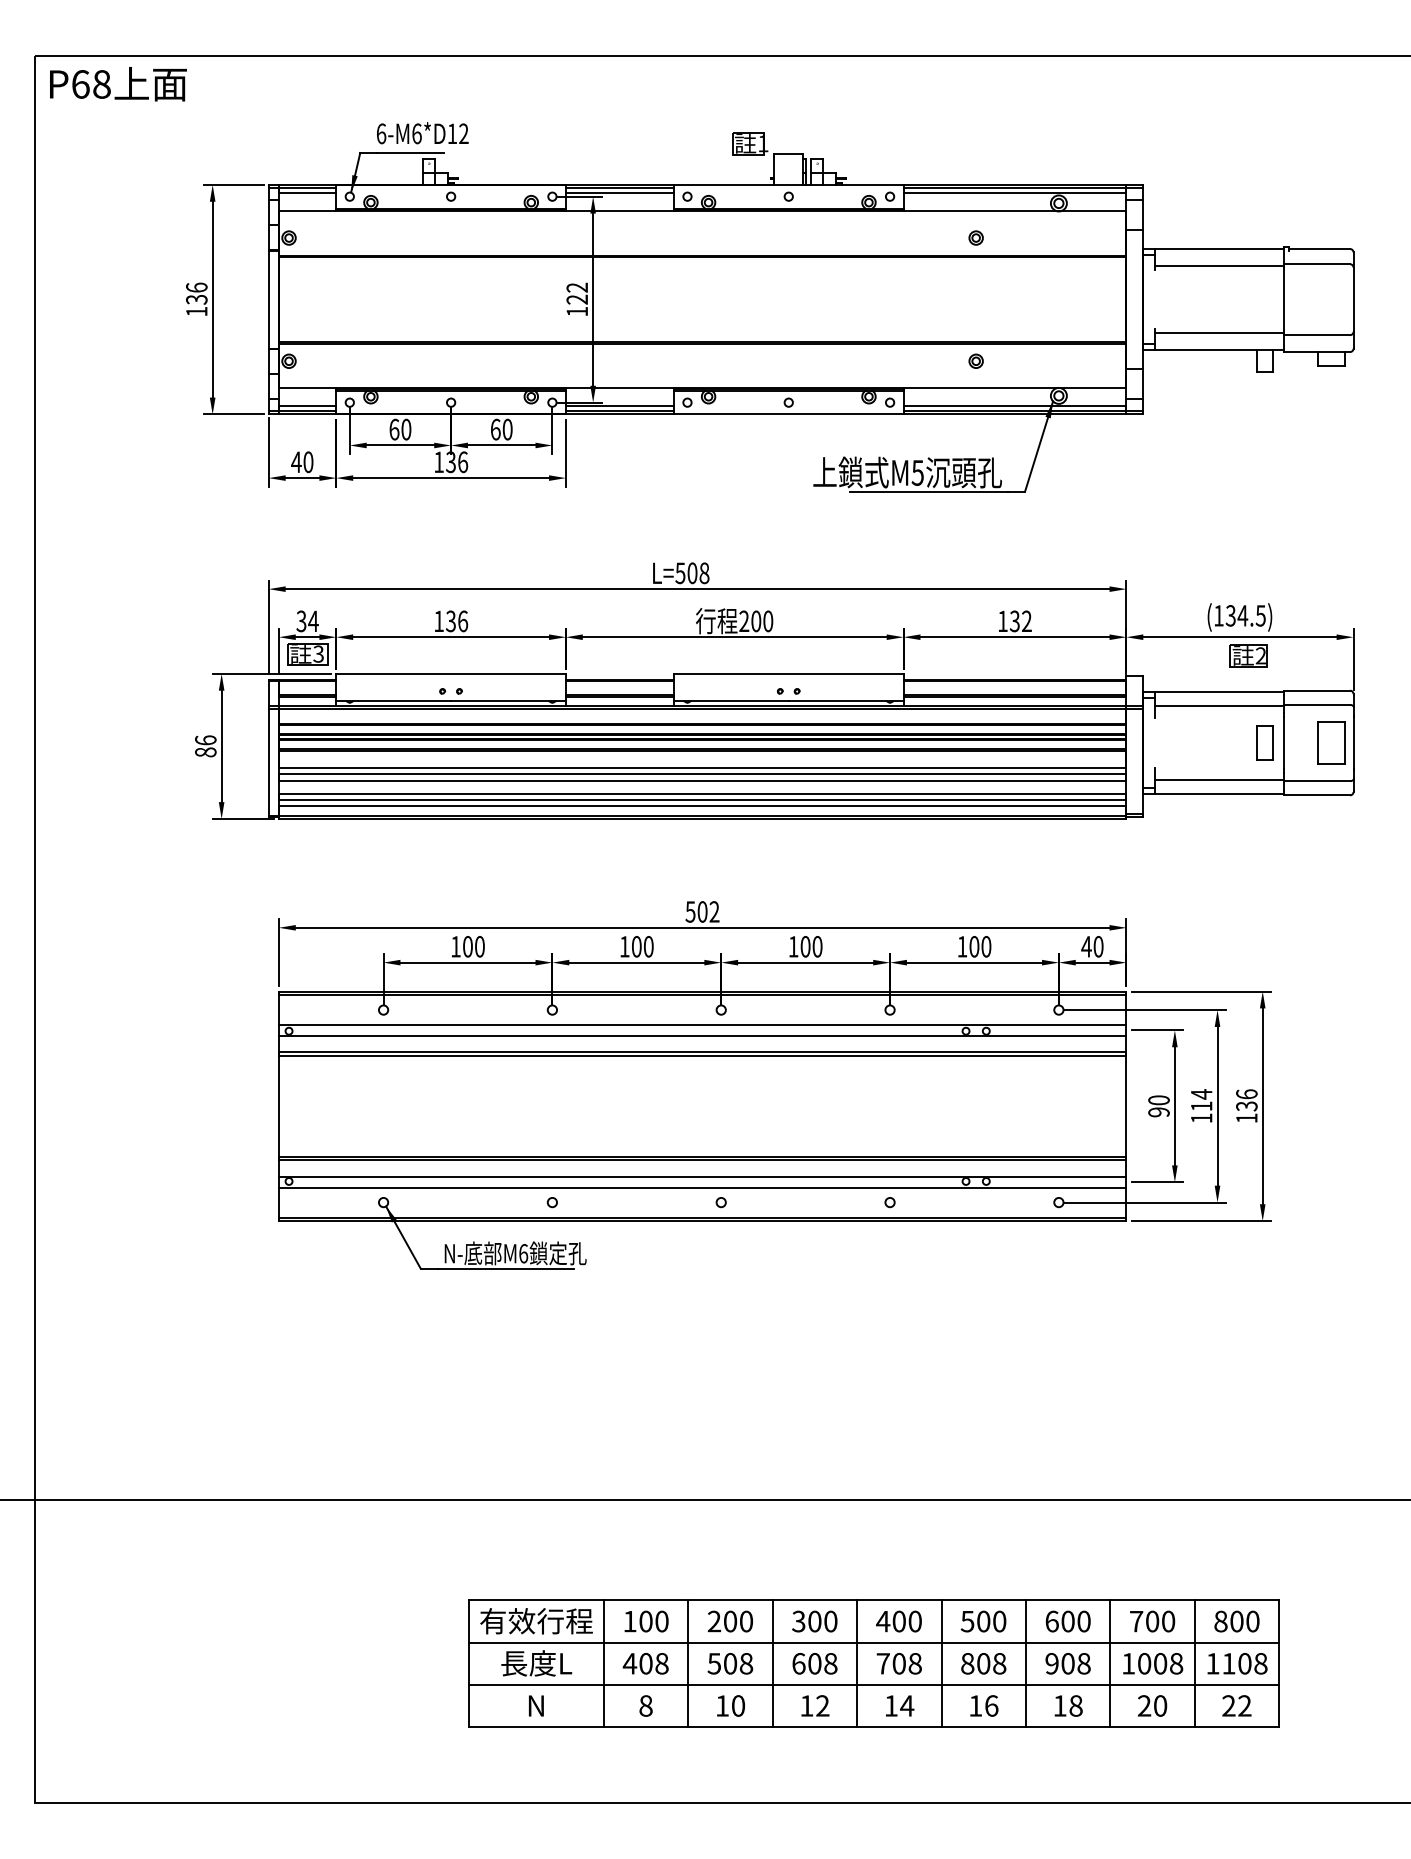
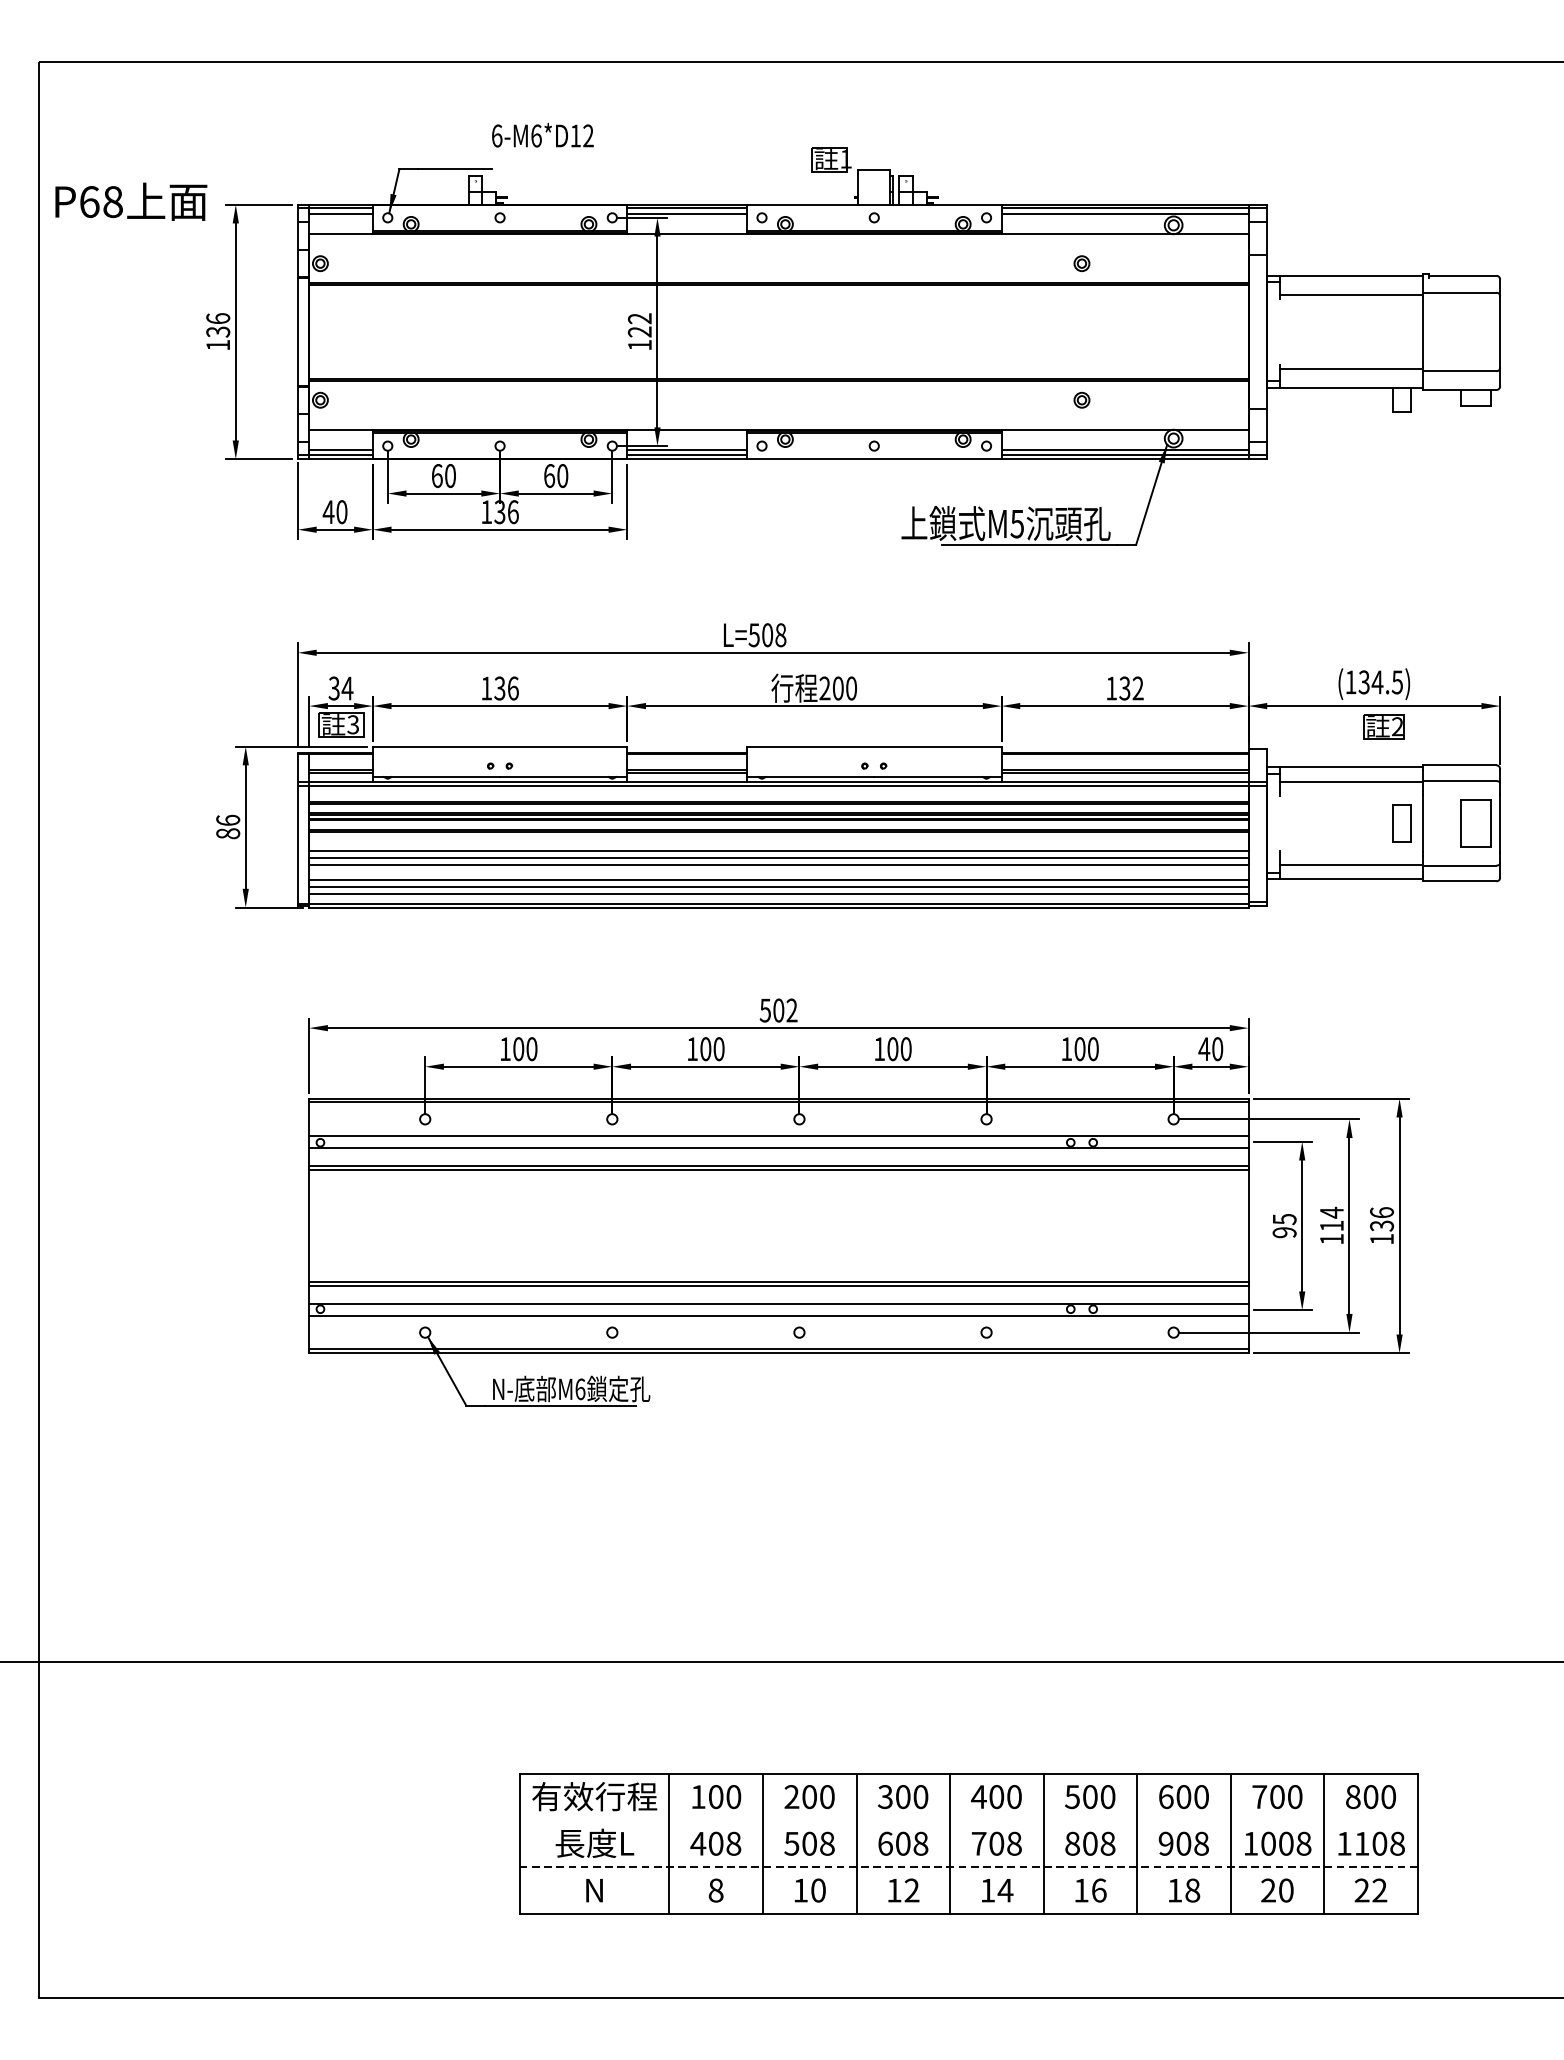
text: (118, 84) -> (131, 202), moved
text: (422, 133) -> (542, 135), moved
text: (1158, 1100) -> (1284, 1219), 90 -> 95
line: (873, 1642) -> (968, 1820), removed
line: (874, 1684) -> (969, 1866), solid -> dashed

